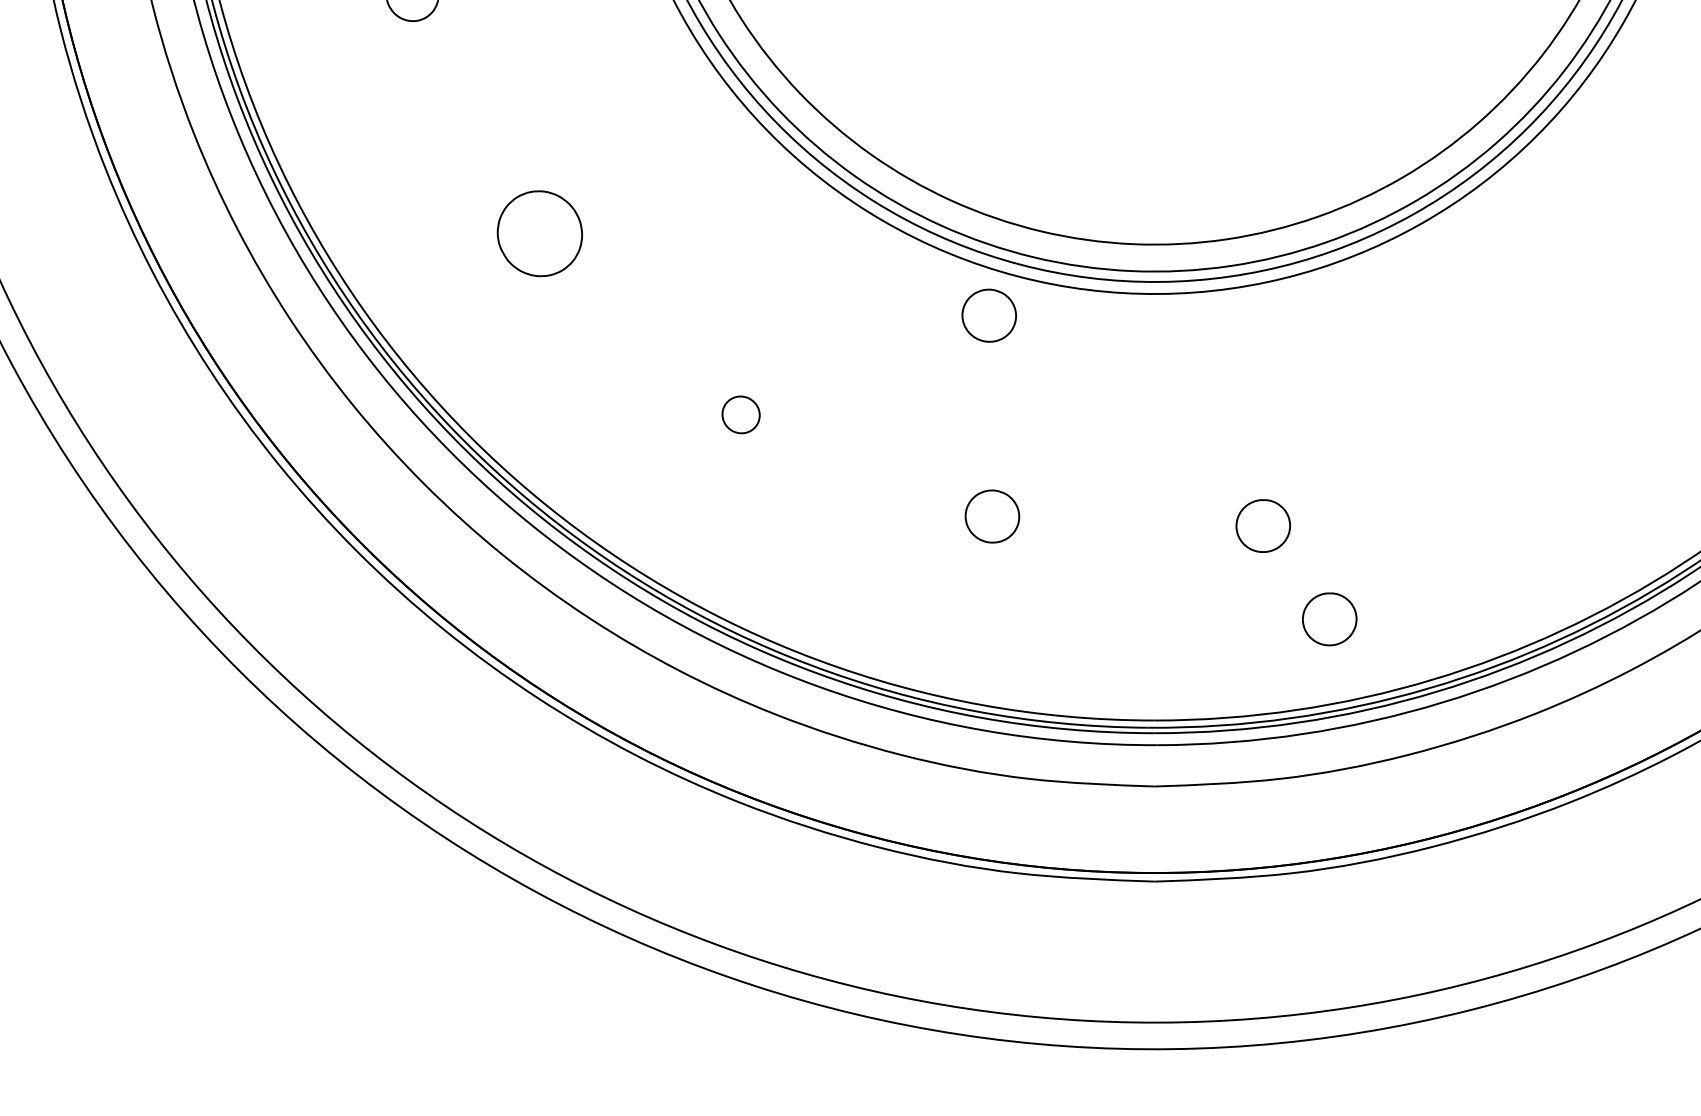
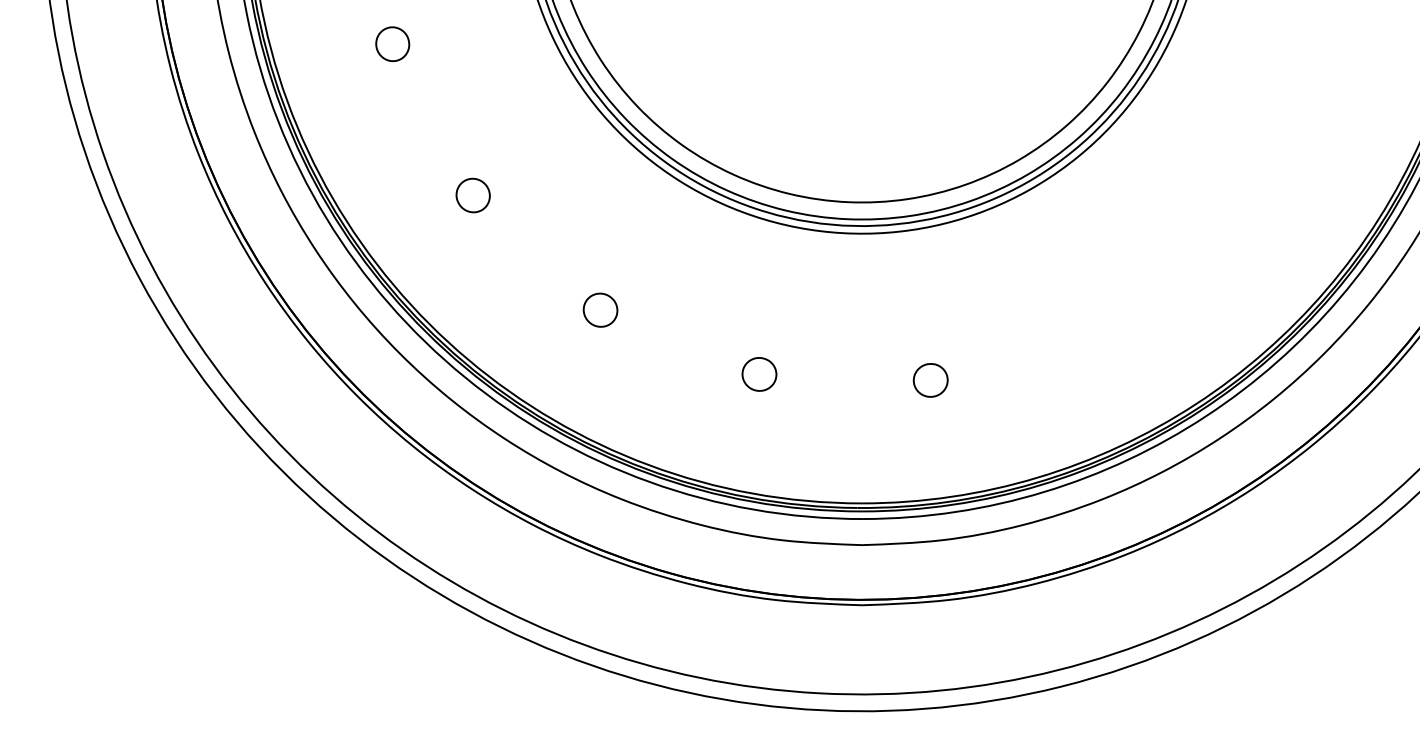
part: (538, 233) -> (472, 195), size x0.62
part: (989, 315) -> (757, 247), removed
part: (741, 413) -> (600, 309), size x1.43
part: (1329, 619) -> (972, 439), removed

